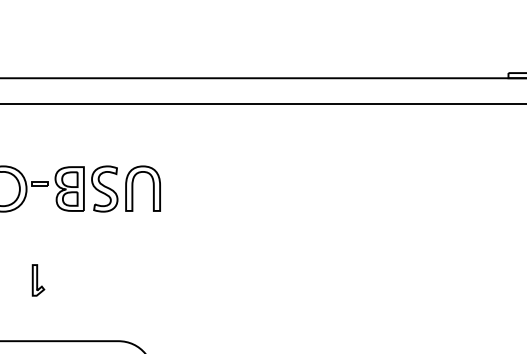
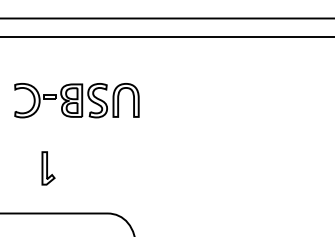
part: (38, 280) -> (48, 168), size x1.43

